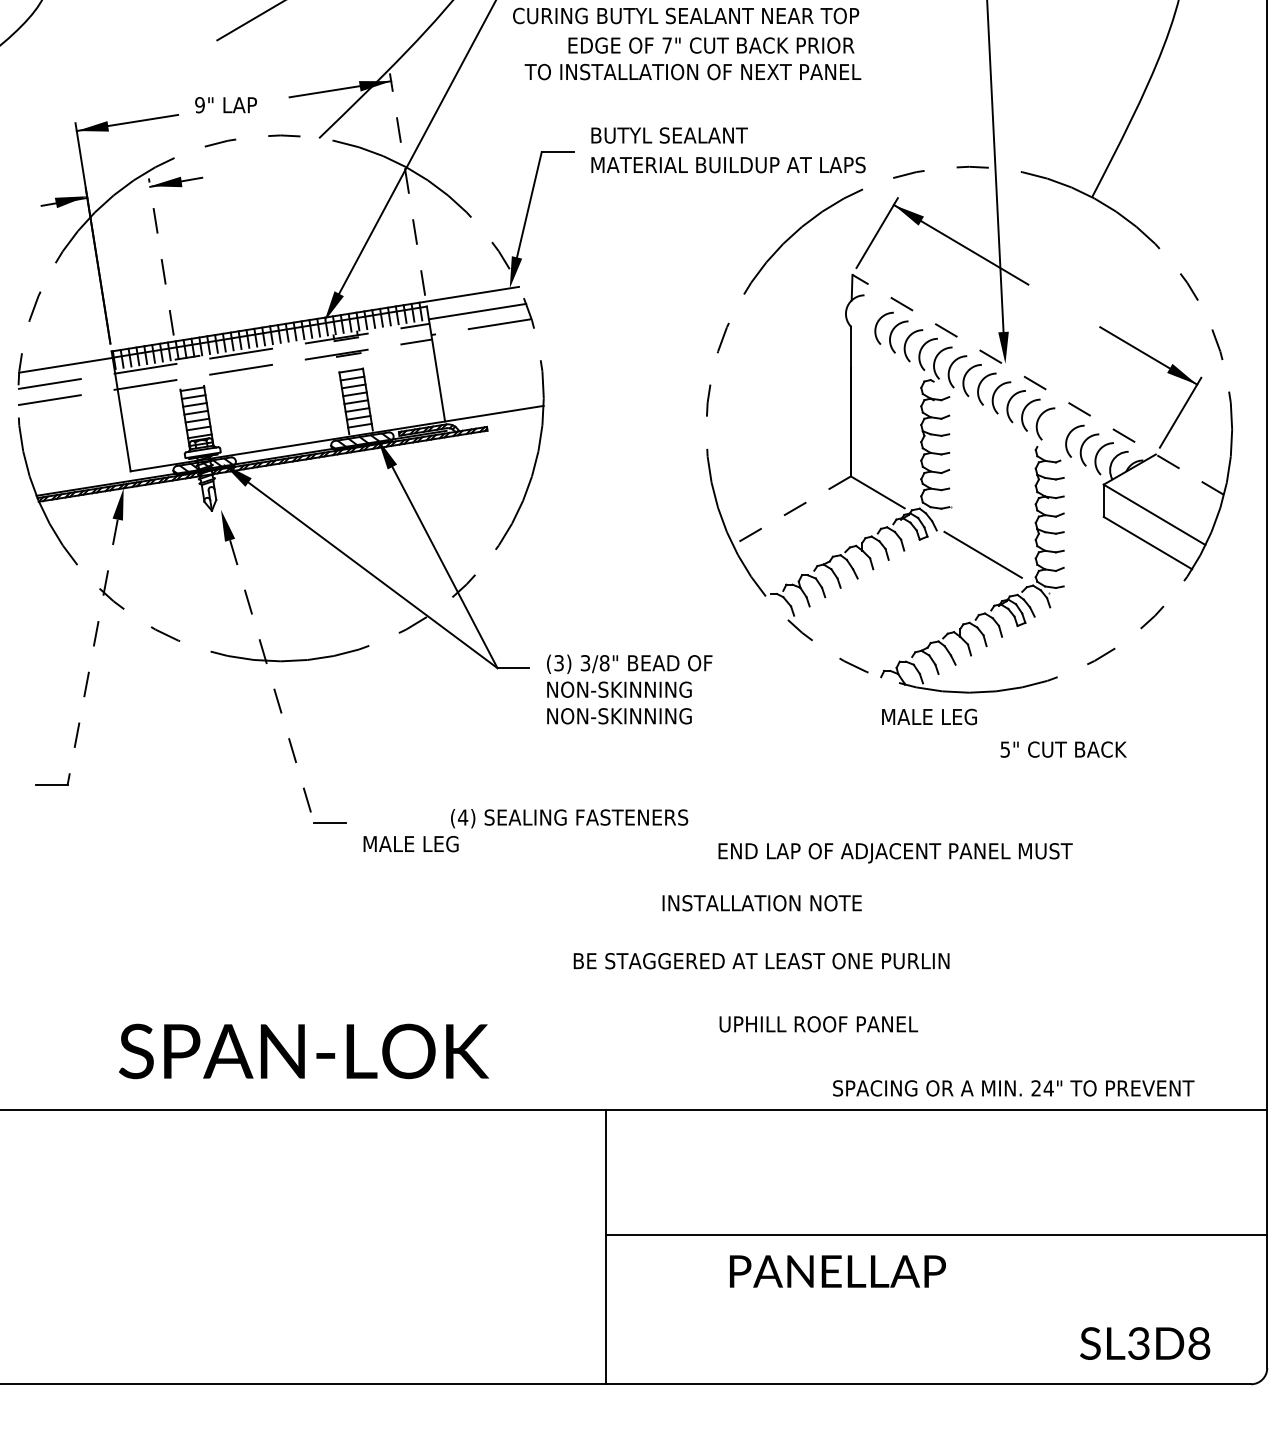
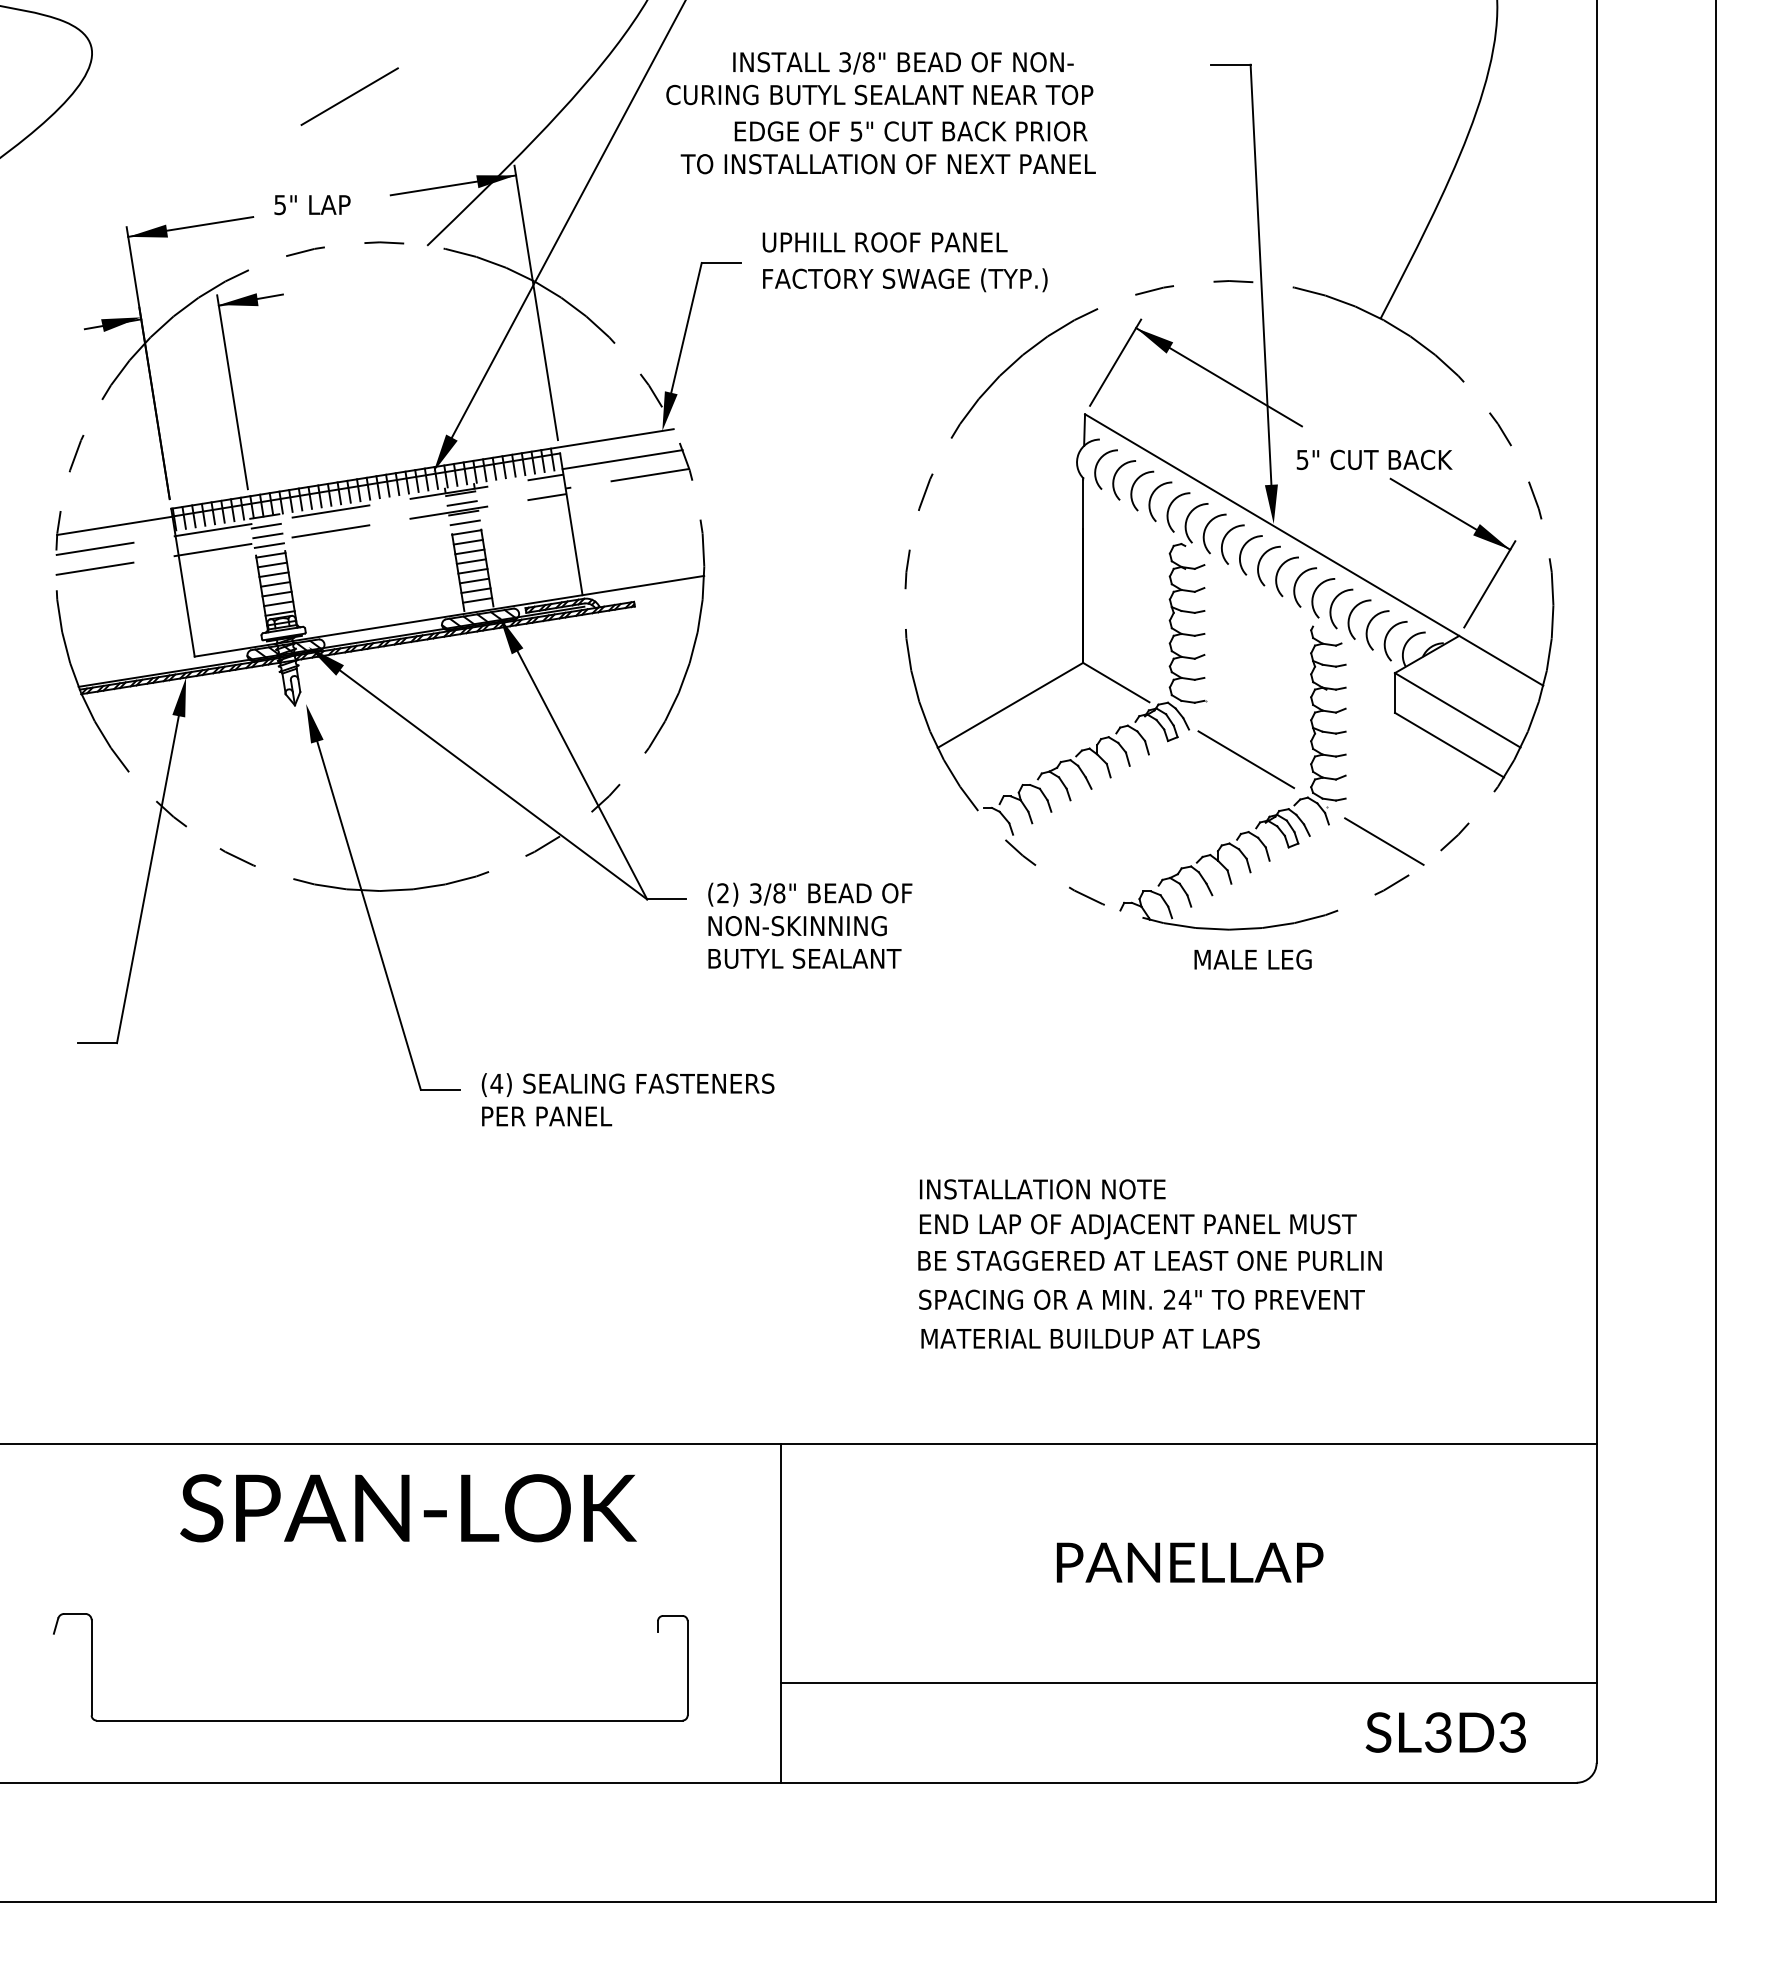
text: (667, 45) -> (856, 131), 7" -> 5"
text: (200, 104) -> (280, 204), 9" -> 5"
text: (689, 135) -> (884, 242), BUTYL SEALANT -> UPHILL ROOF PANEL
text: (729, 166) -> (933, 280), MATERIAL BUILDUP AT LAPS -> FACTORY SWAGE (TYP.)
line: (407, 184) -> (536, 302), dashed -> solid
line: (161, 256) -> (232, 391), dashed -> solid
arc: (862, 317) -> (1097, 466), added
line: (346, 347) -> (461, 503), added
line: (349, 362) -> (464, 522), added
line: (188, 365) -> (265, 525), added
line: (189, 373) -> (267, 535), added
line: (190, 381) -> (268, 545), added
line: (1037, 384) -> (1313, 549), dashed -> solid
arc: (1053, 430) -> (1332, 606), added
line: (791, 510) -> (1009, 705), dashed -> solid
line: (1095, 621) -> (1384, 841), added
line: (92, 652) -> (147, 880), dashed -> solid
text: (558, 663) -> (722, 893), (3) -> (2)
line: (272, 681) -> (369, 915), dashed -> solid
text: (625, 716) -> (805, 958), NON-SKINNING -> BUTYL SEALANT
text: (929, 716) -> (1252, 959), moved
text: (1063, 749) -> (1374, 459), moved
text: (569, 818) -> (627, 1084), moved
text: (417, 844) -> (548, 1116), MALE LEG -> PER PANEL
text: (895, 853) -> (1138, 1226), moved
text: (762, 903) -> (1042, 1189), moved
text: (761, 960) -> (1149, 1260), moved
text: (856, 1024) -> (1090, 1338), UPHILL ROOF PANEL -> MATERIAL BUILDUP AT LAPS
text: (303, 1051) -> (408, 1508), moved
text: (1013, 1088) -> (1141, 1299), moved
line: (936, 1234) -> (1188, 1683), moved
text: (838, 1271) -> (1190, 1562), moved
part: (273, 1333) -> (370, 1720), added
text: (1199, 1343) -> (1512, 1732), SL3D8 -> SL3D3

